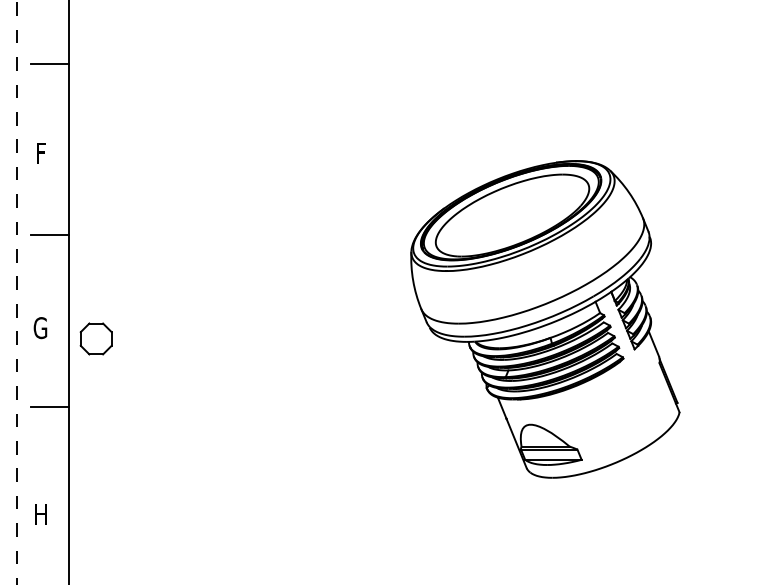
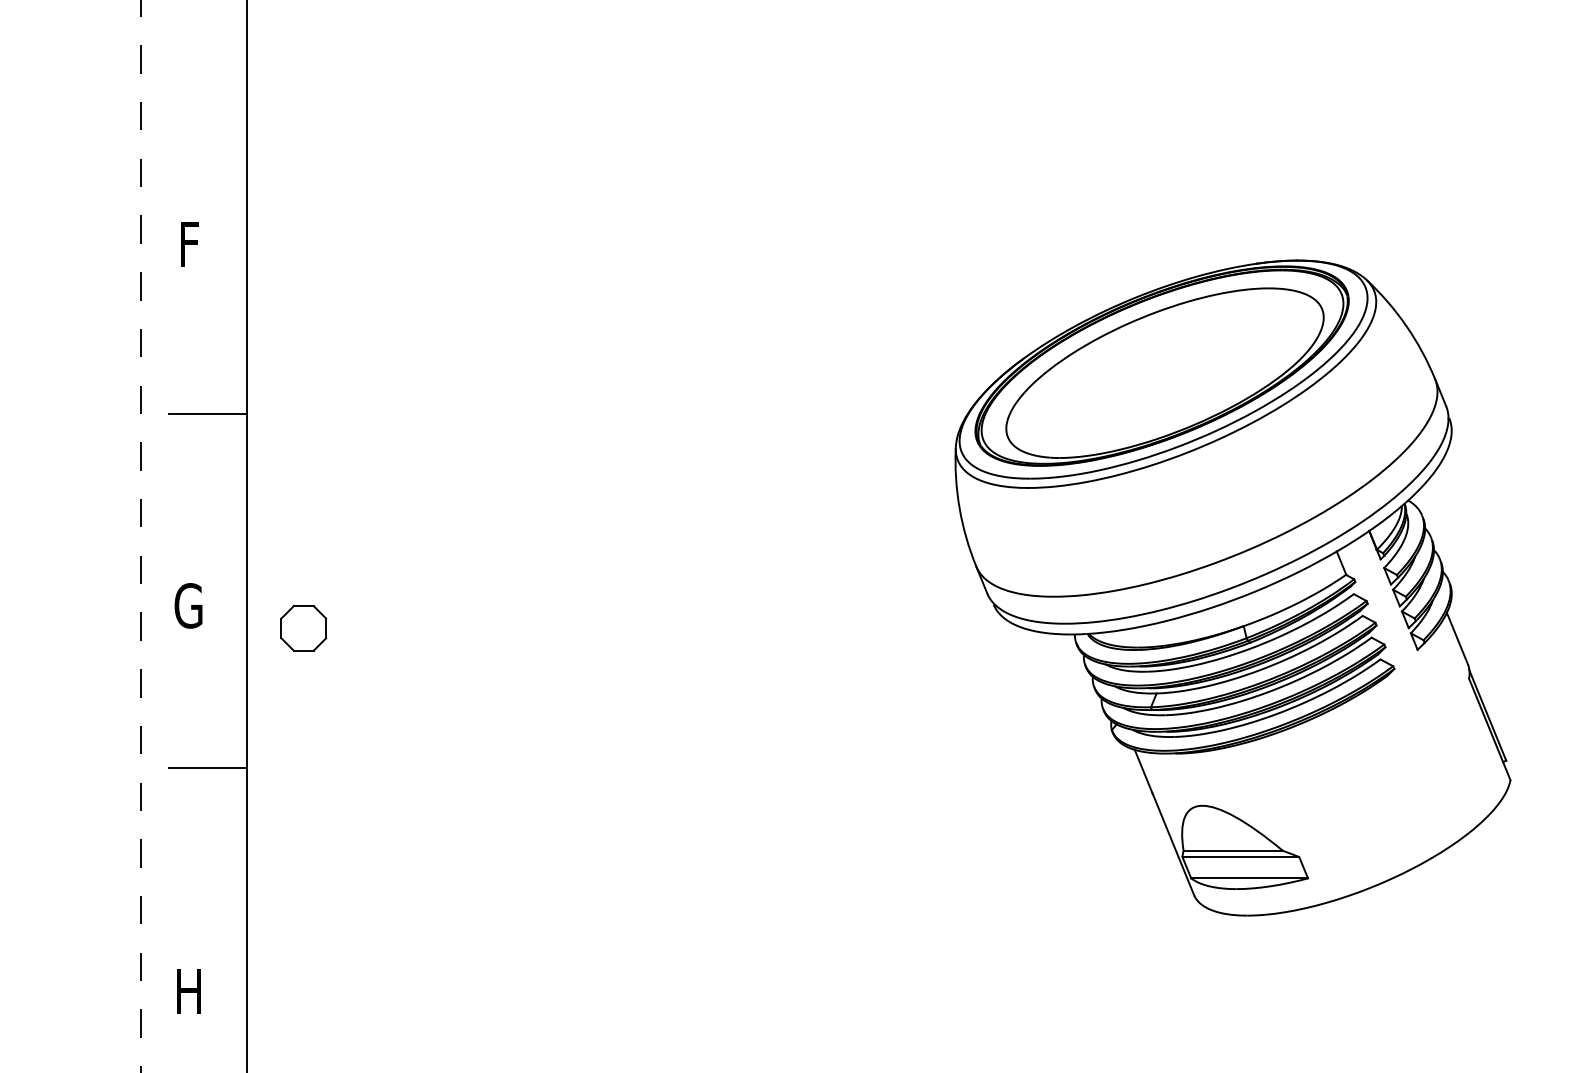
line: (49, 63) -> (207, 58), removed
part: (95, 338) -> (302, 627), size x0.7

